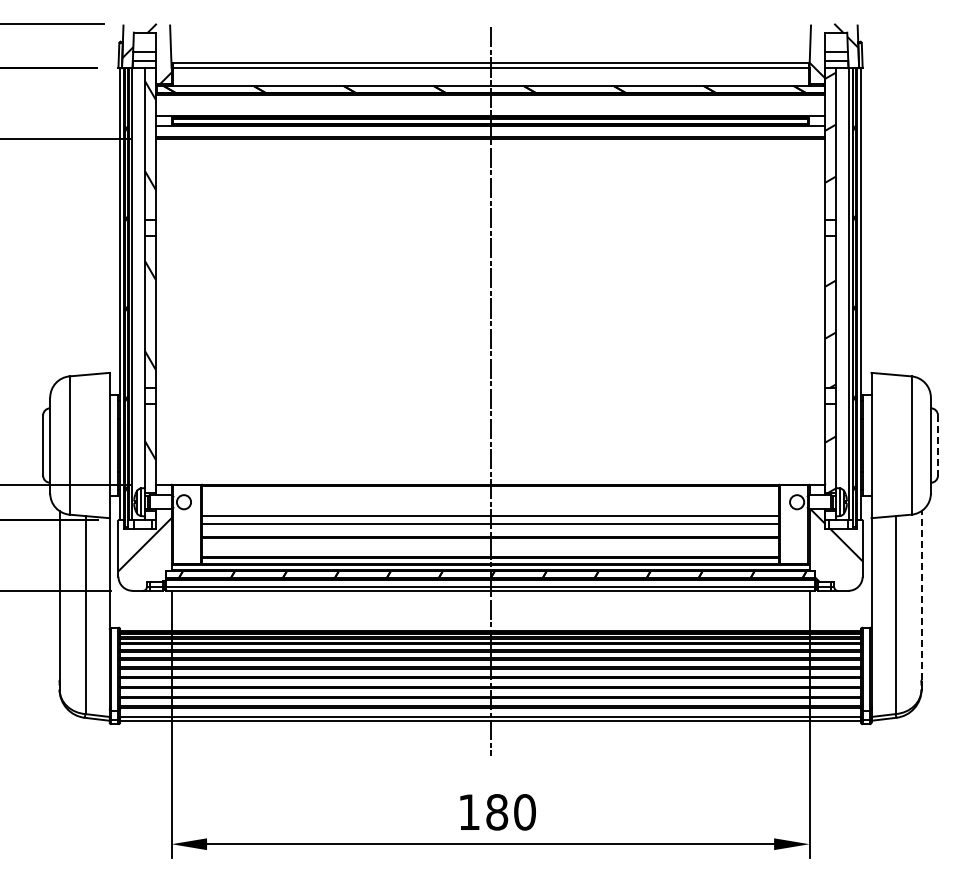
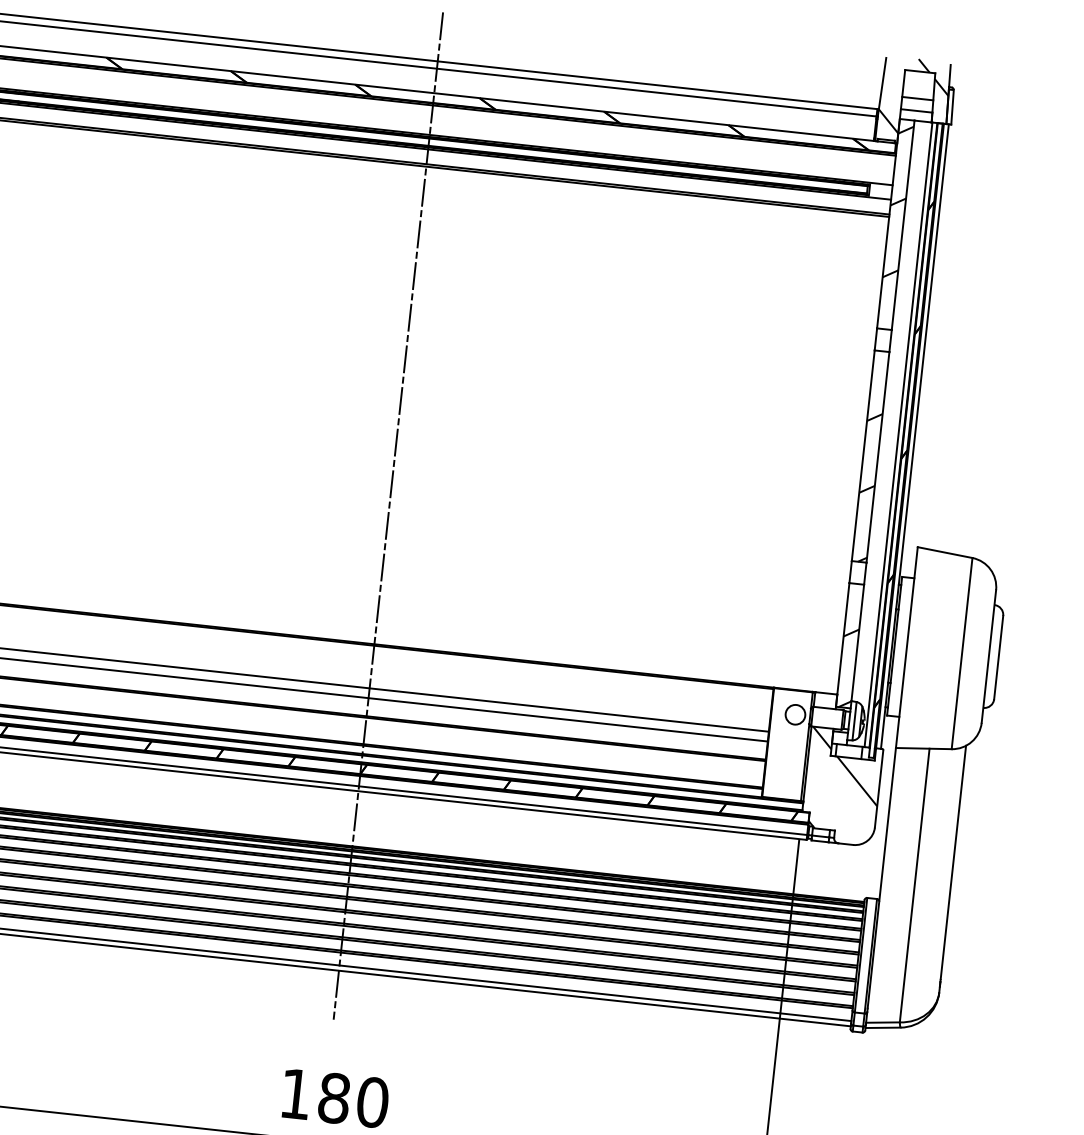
line: (937, 446) -> (997, 658), dashed -> solid
line: (921, 594) -> (953, 860), dashed -> solid

